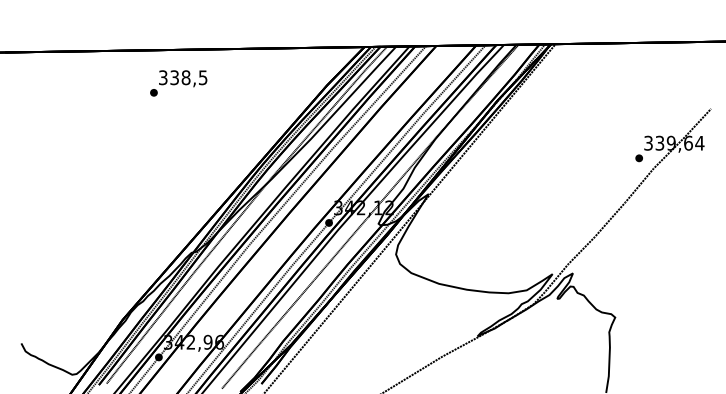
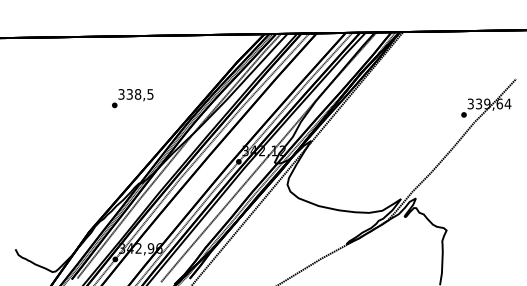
text: (178, 83) -> (132, 98), moved

